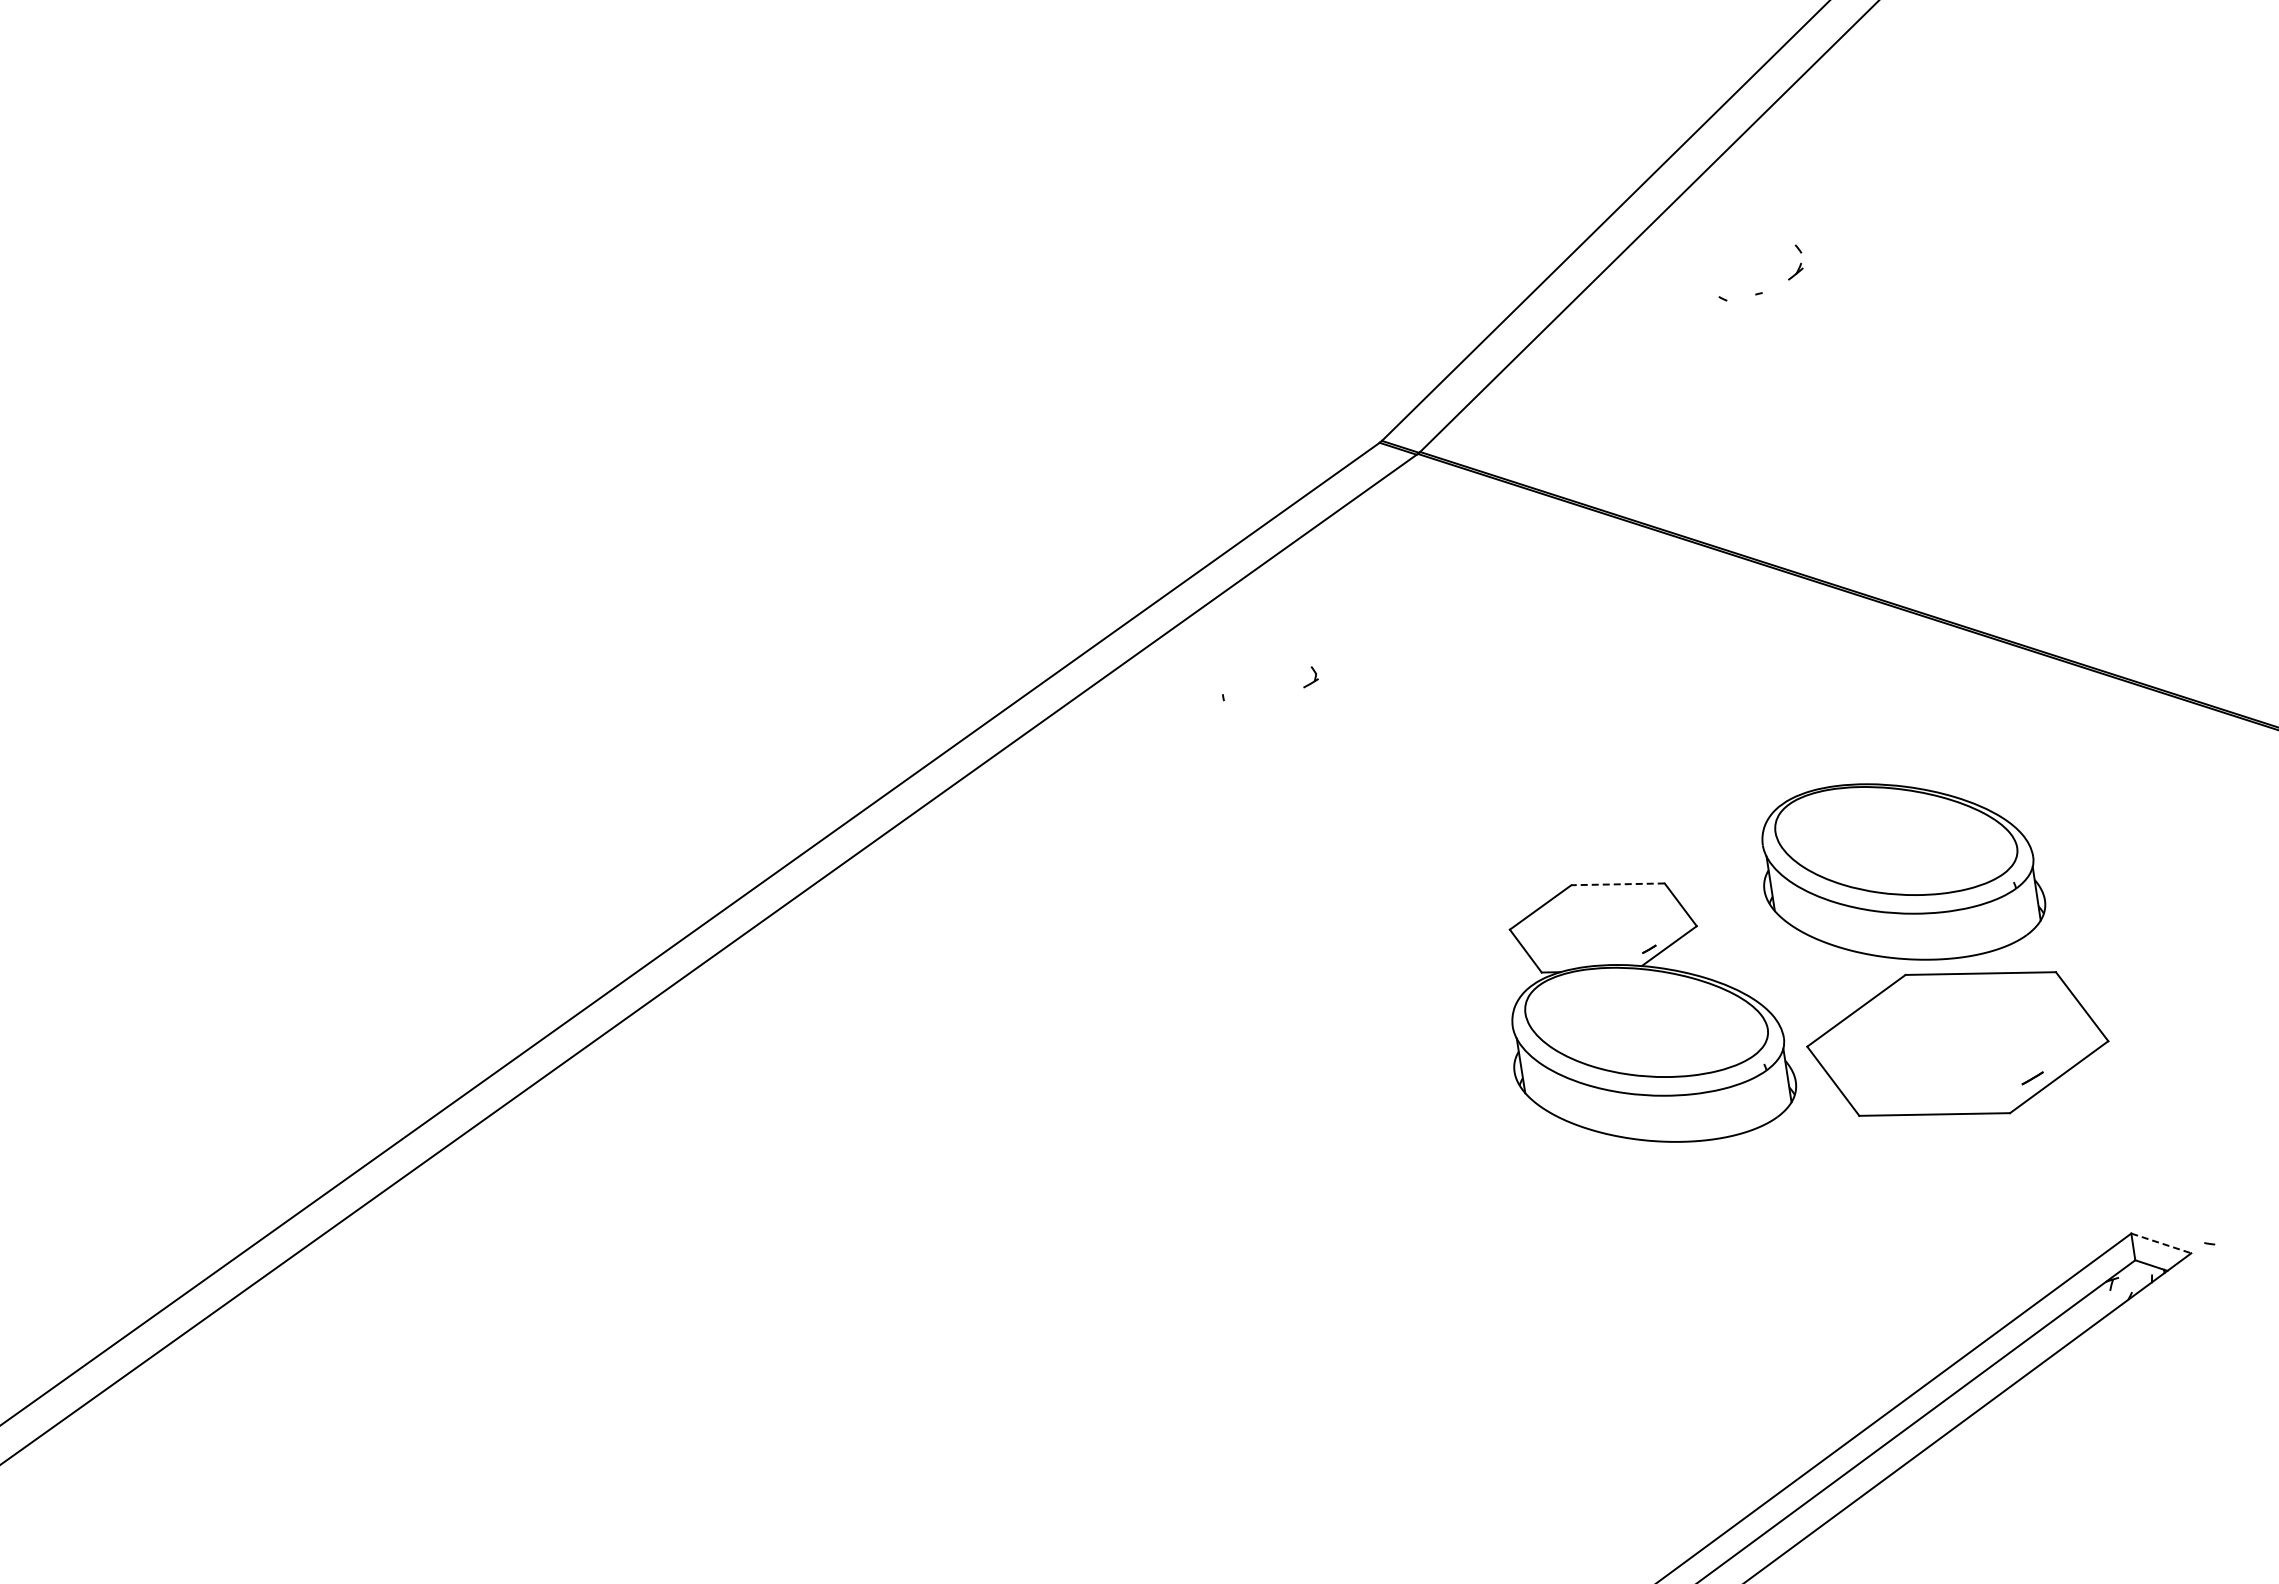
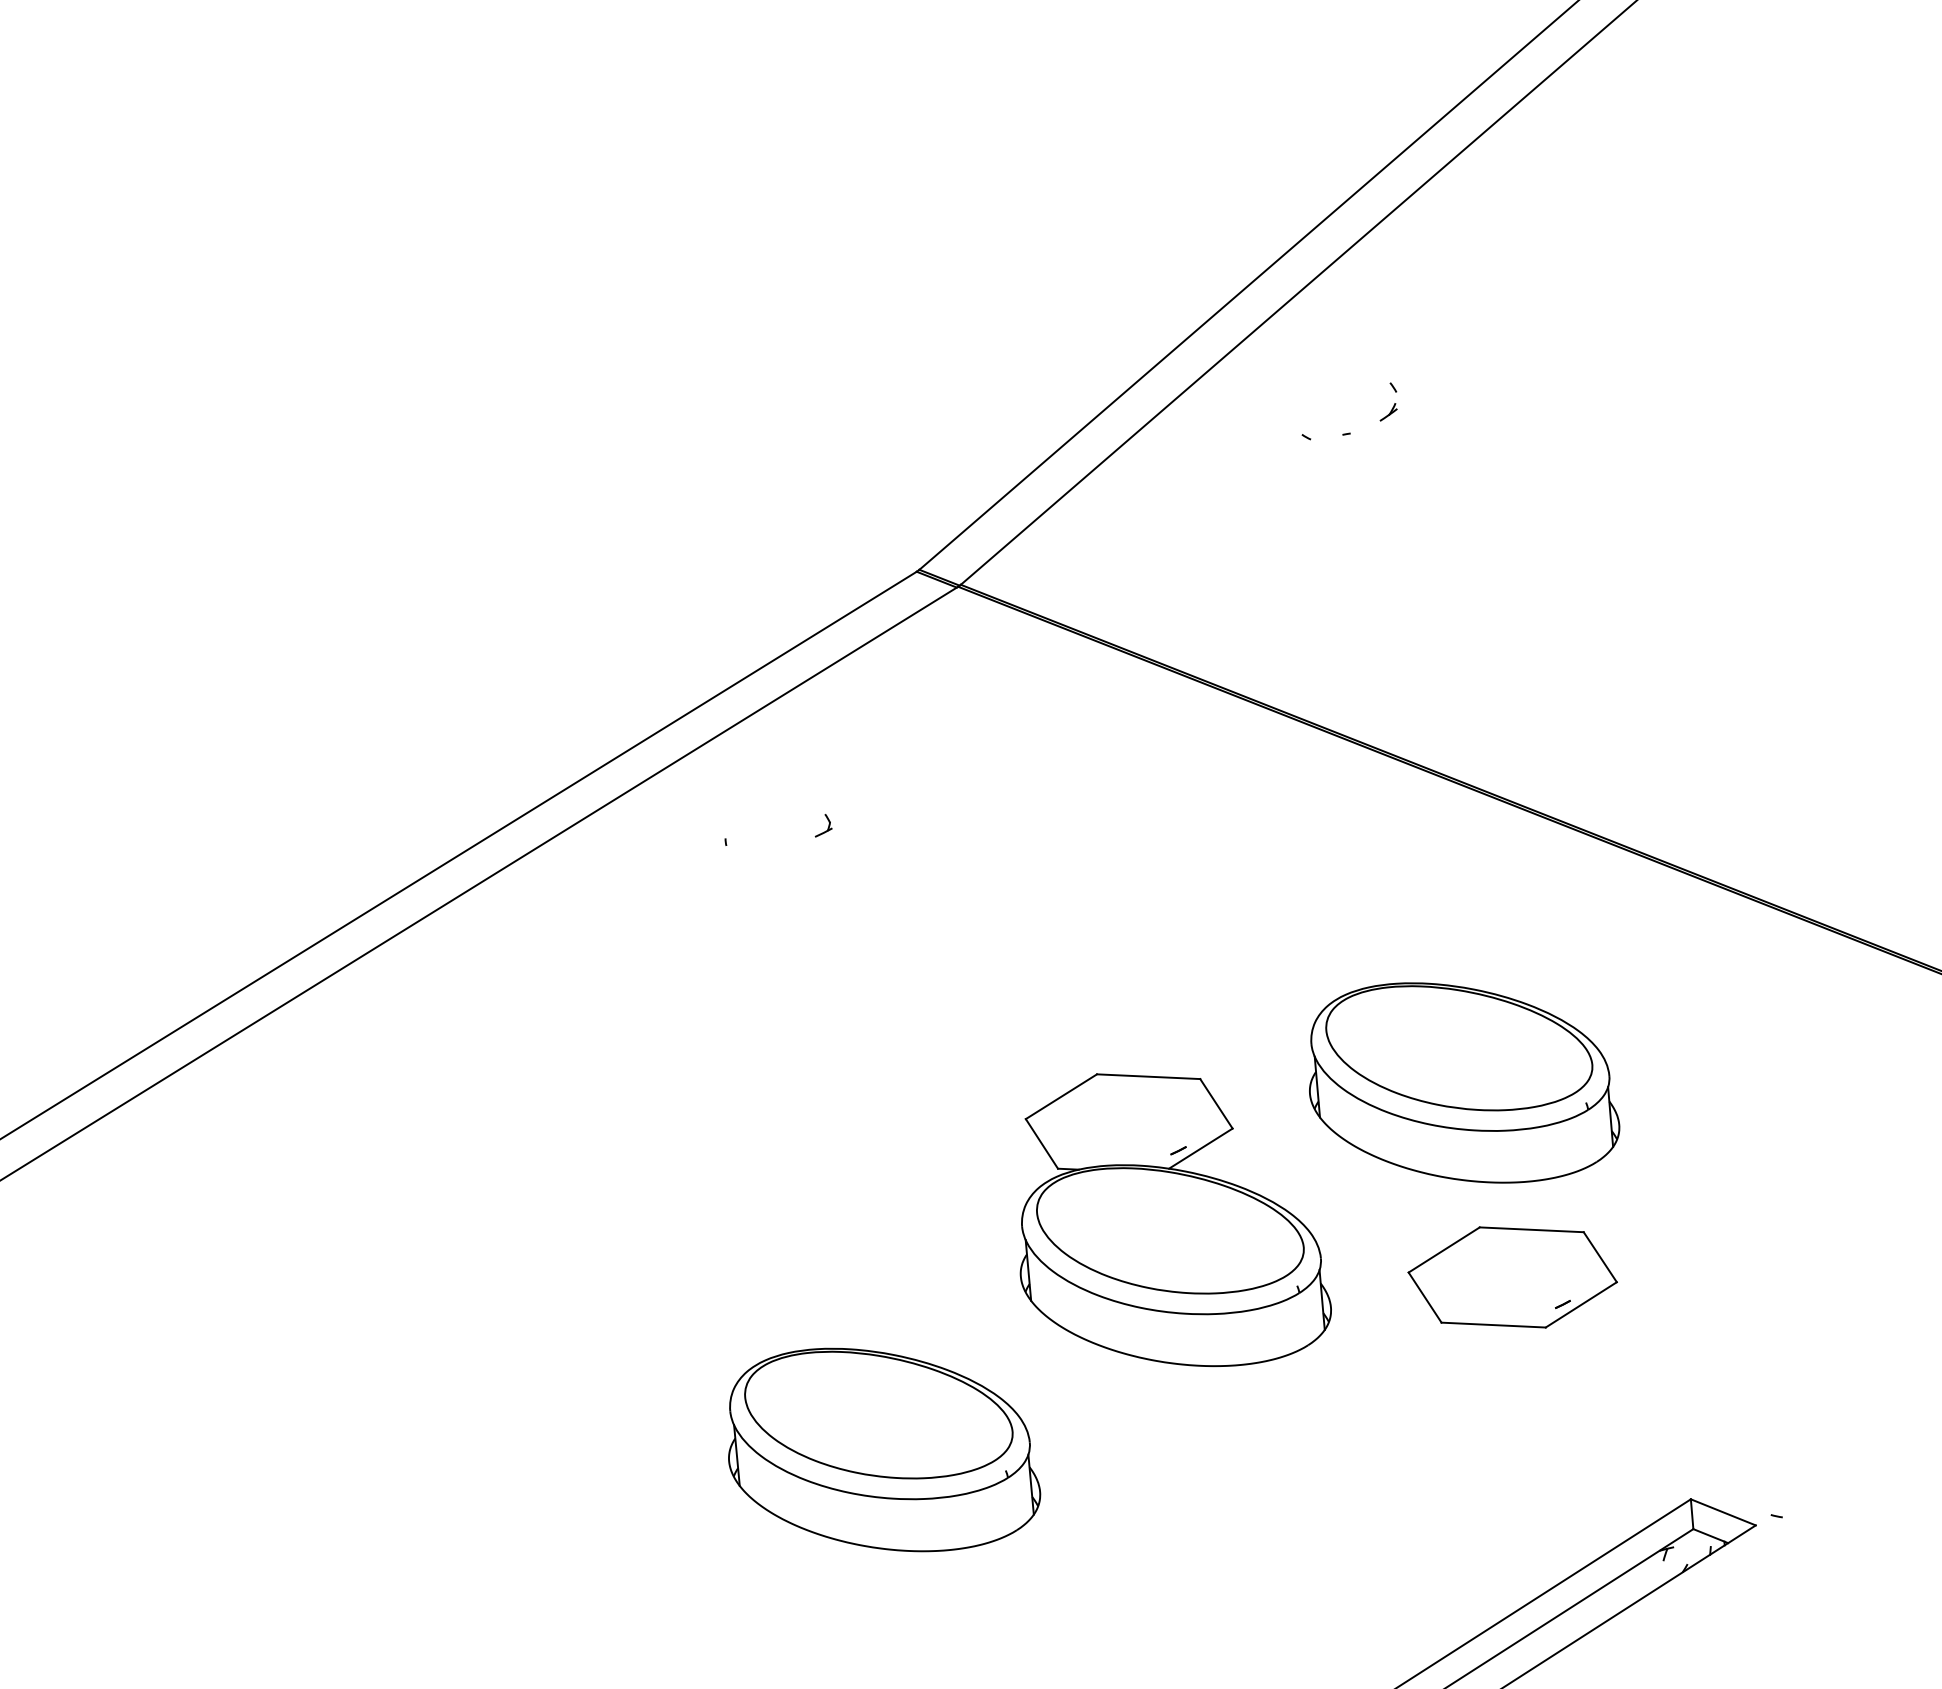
line: (1618, 884) -> (1149, 1076), dashed -> solid
part: (1957, 1043) -> (1512, 1276), size x0.62
part: (1402, 1236) -> (885, 1450), added
line: (2161, 1243) -> (1723, 1512), dashed -> solid

